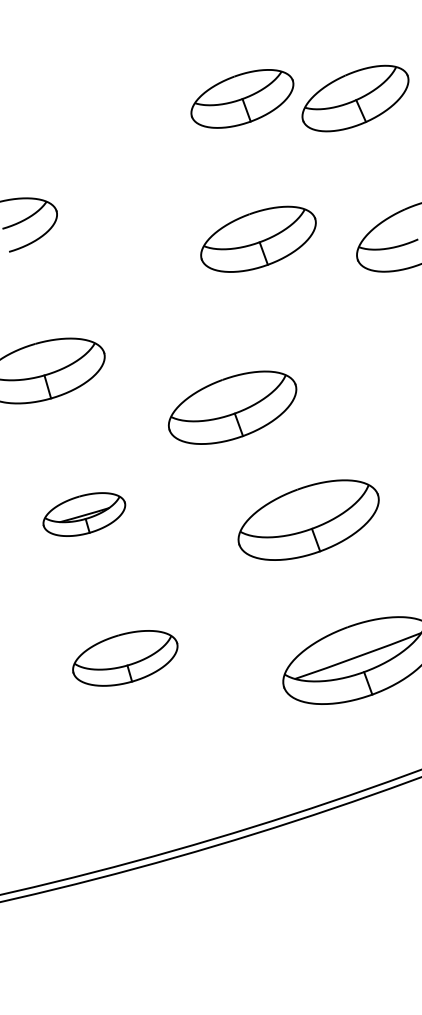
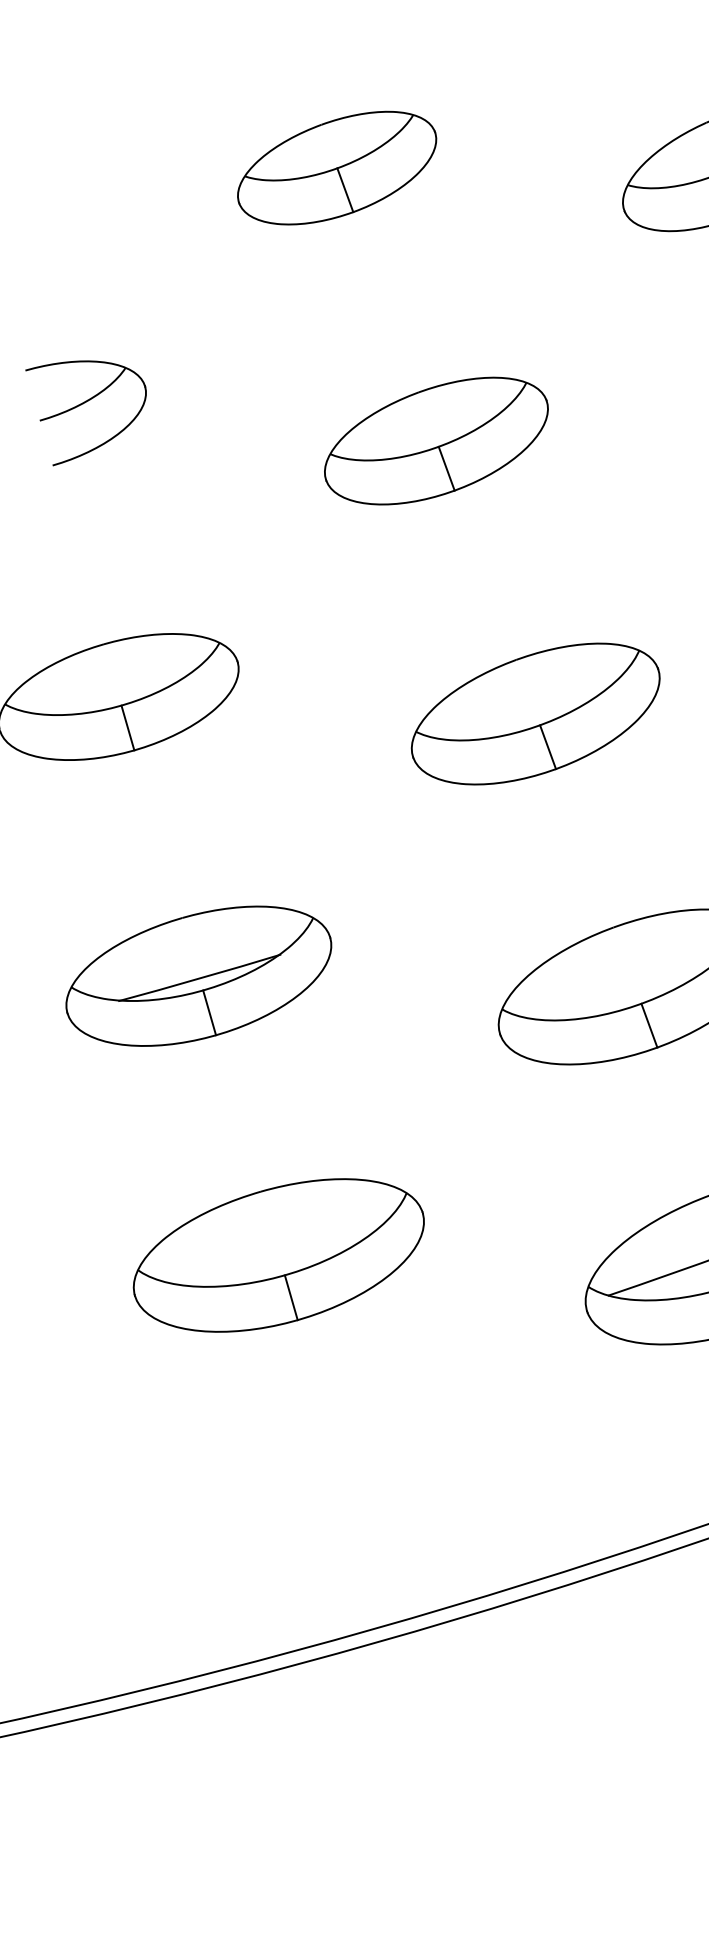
part: (242, 98) -> (337, 167), moved
part: (258, 238) -> (436, 439), moved
part: (232, 407) -> (535, 713), moved
part: (84, 514) -> (199, 975), size x1.67
part: (124, 658) -> (277, 1255), size x1.43

